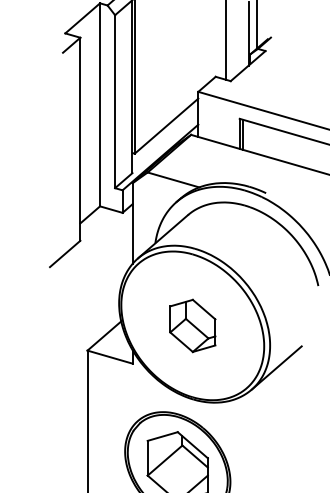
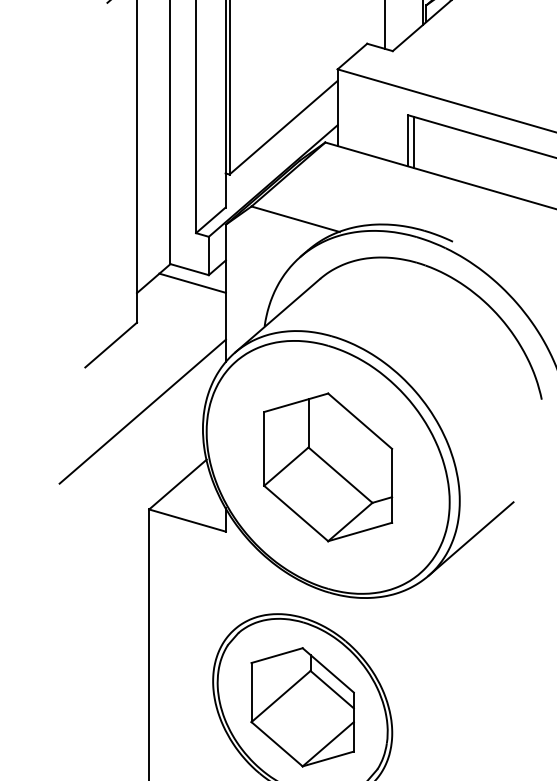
line: (112, 217) -> (191, 283), added
line: (83, 292) -> (142, 410), added
part: (192, 325) -> (327, 466), size x1.67

